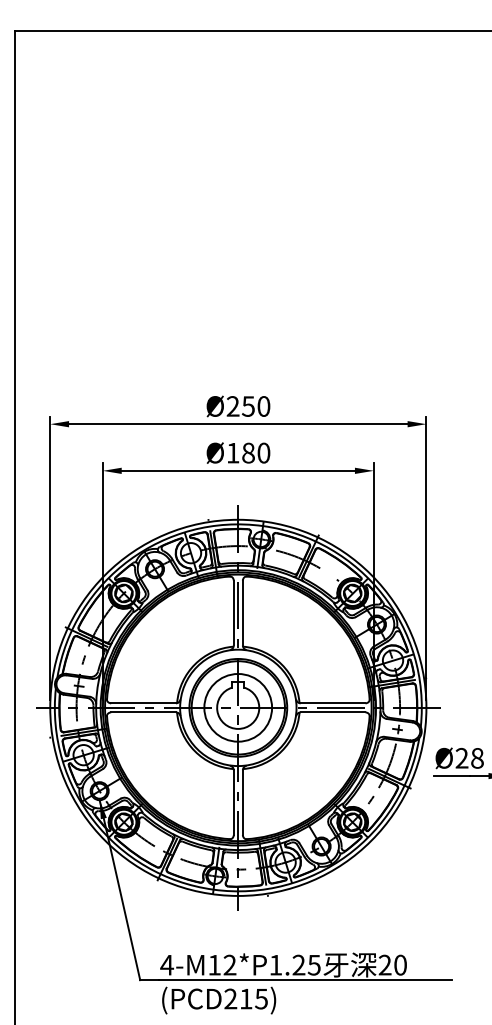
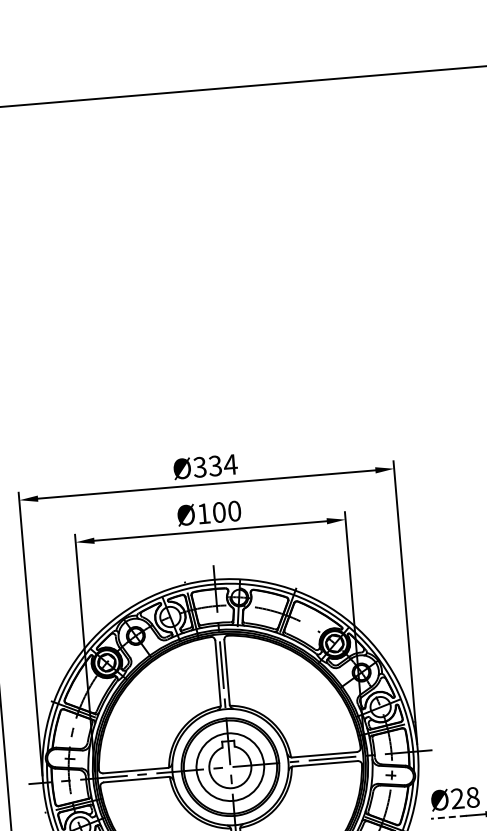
text: (248, 406) -> (215, 466), Ø250 -> Ø334
text: (248, 453) -> (219, 512), Ø180 -> Ø100
line: (451, 776) -> (448, 817), solid -> dashed

